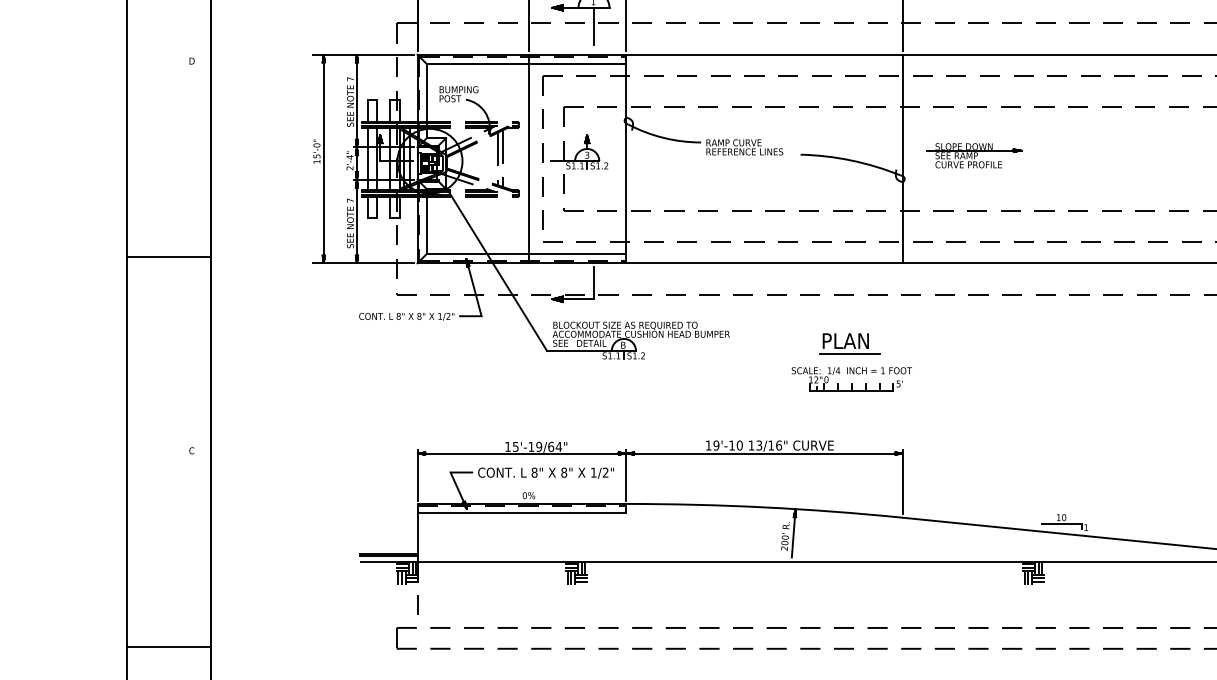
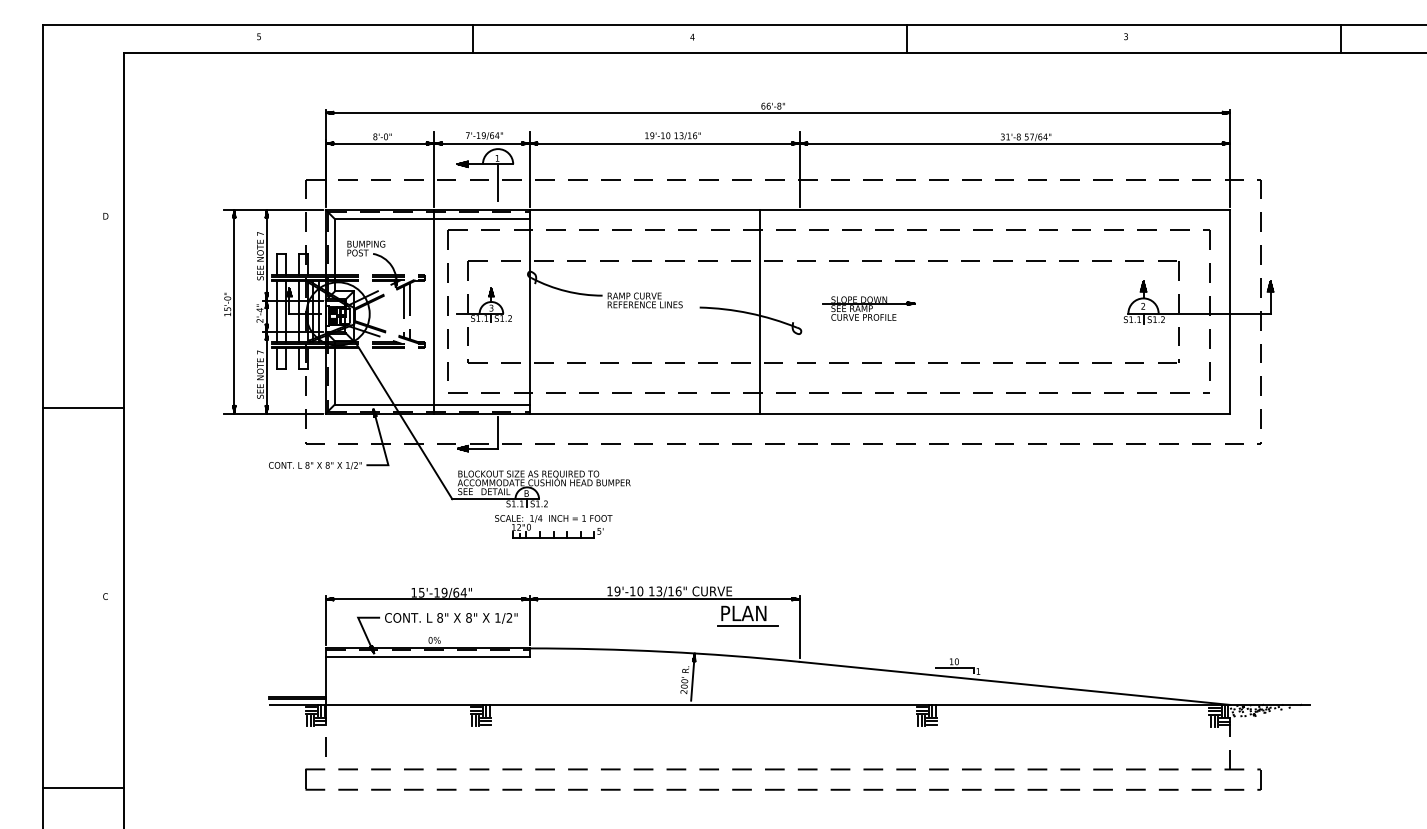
line: (902, 158) -> (759, 311), moved
part: (849, 343) -> (747, 615), moved
part: (851, 379) -> (553, 526), moved

